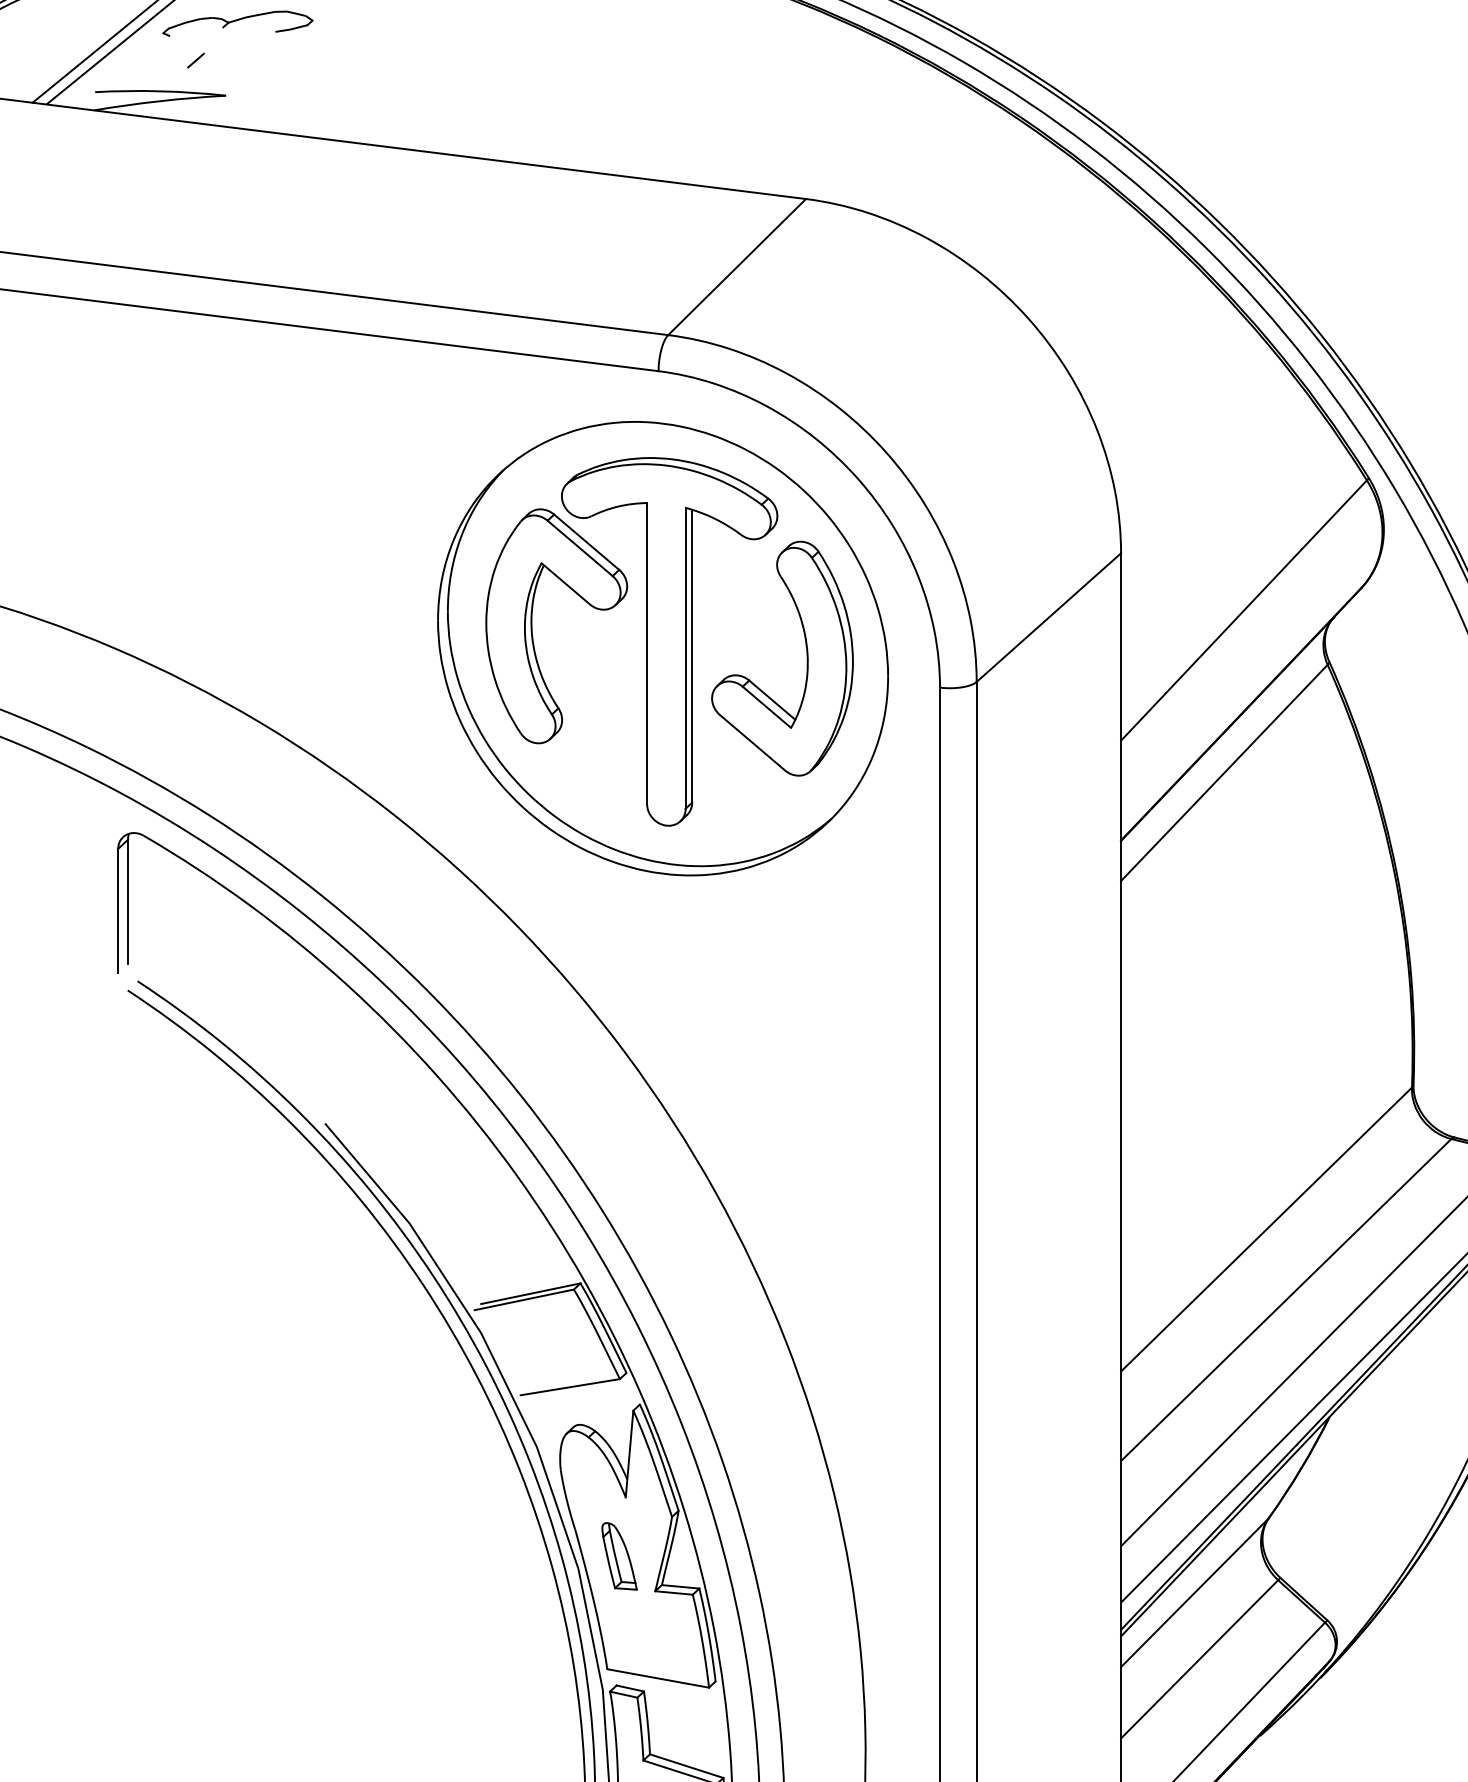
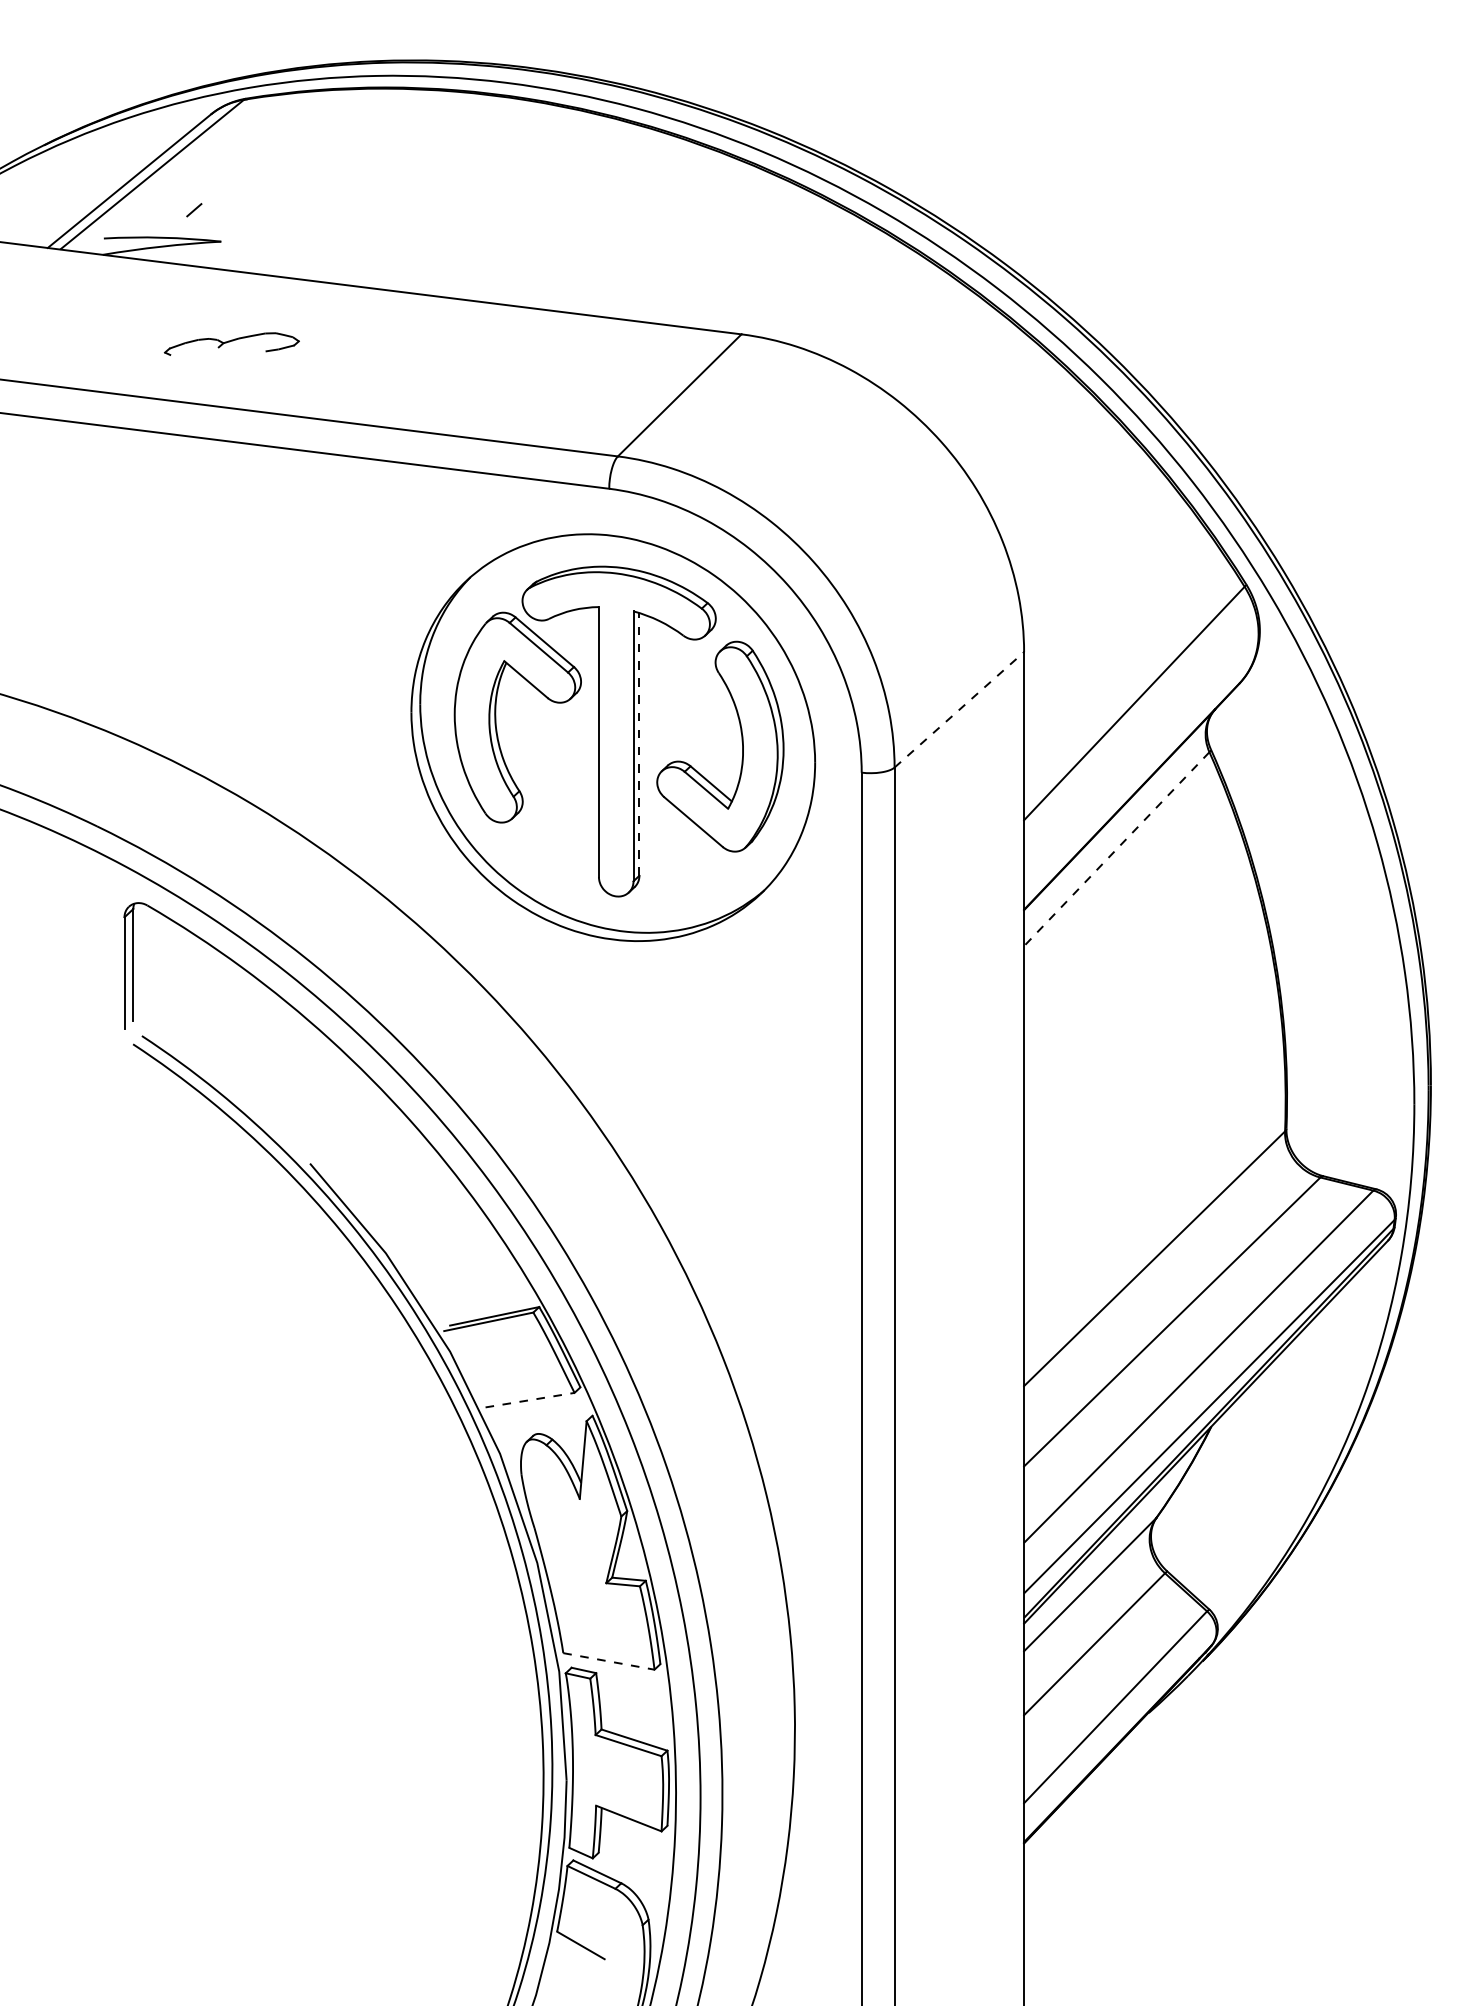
part: (237, 23) -> (231, 343), moved
line: (1049, 617) -> (959, 709), solid -> dashed
line: (692, 655) -> (639, 743), solid -> dashed
line: (1224, 773) -> (1116, 849), solid -> dashed
line: (570, 1387) -> (530, 1400), solid -> dashed
part: (619, 1555) -> (574, 1551), removed
line: (658, 1678) -> (609, 1661), solid -> dashed

